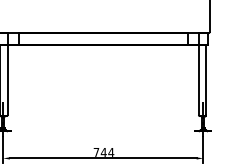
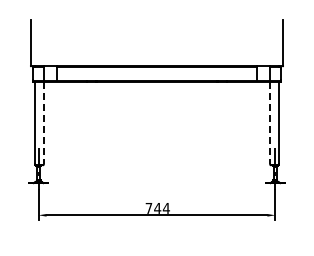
line: (7, 80) -> (43, 123), solid -> dashed
line: (199, 80) -> (270, 123), solid -> dashed

